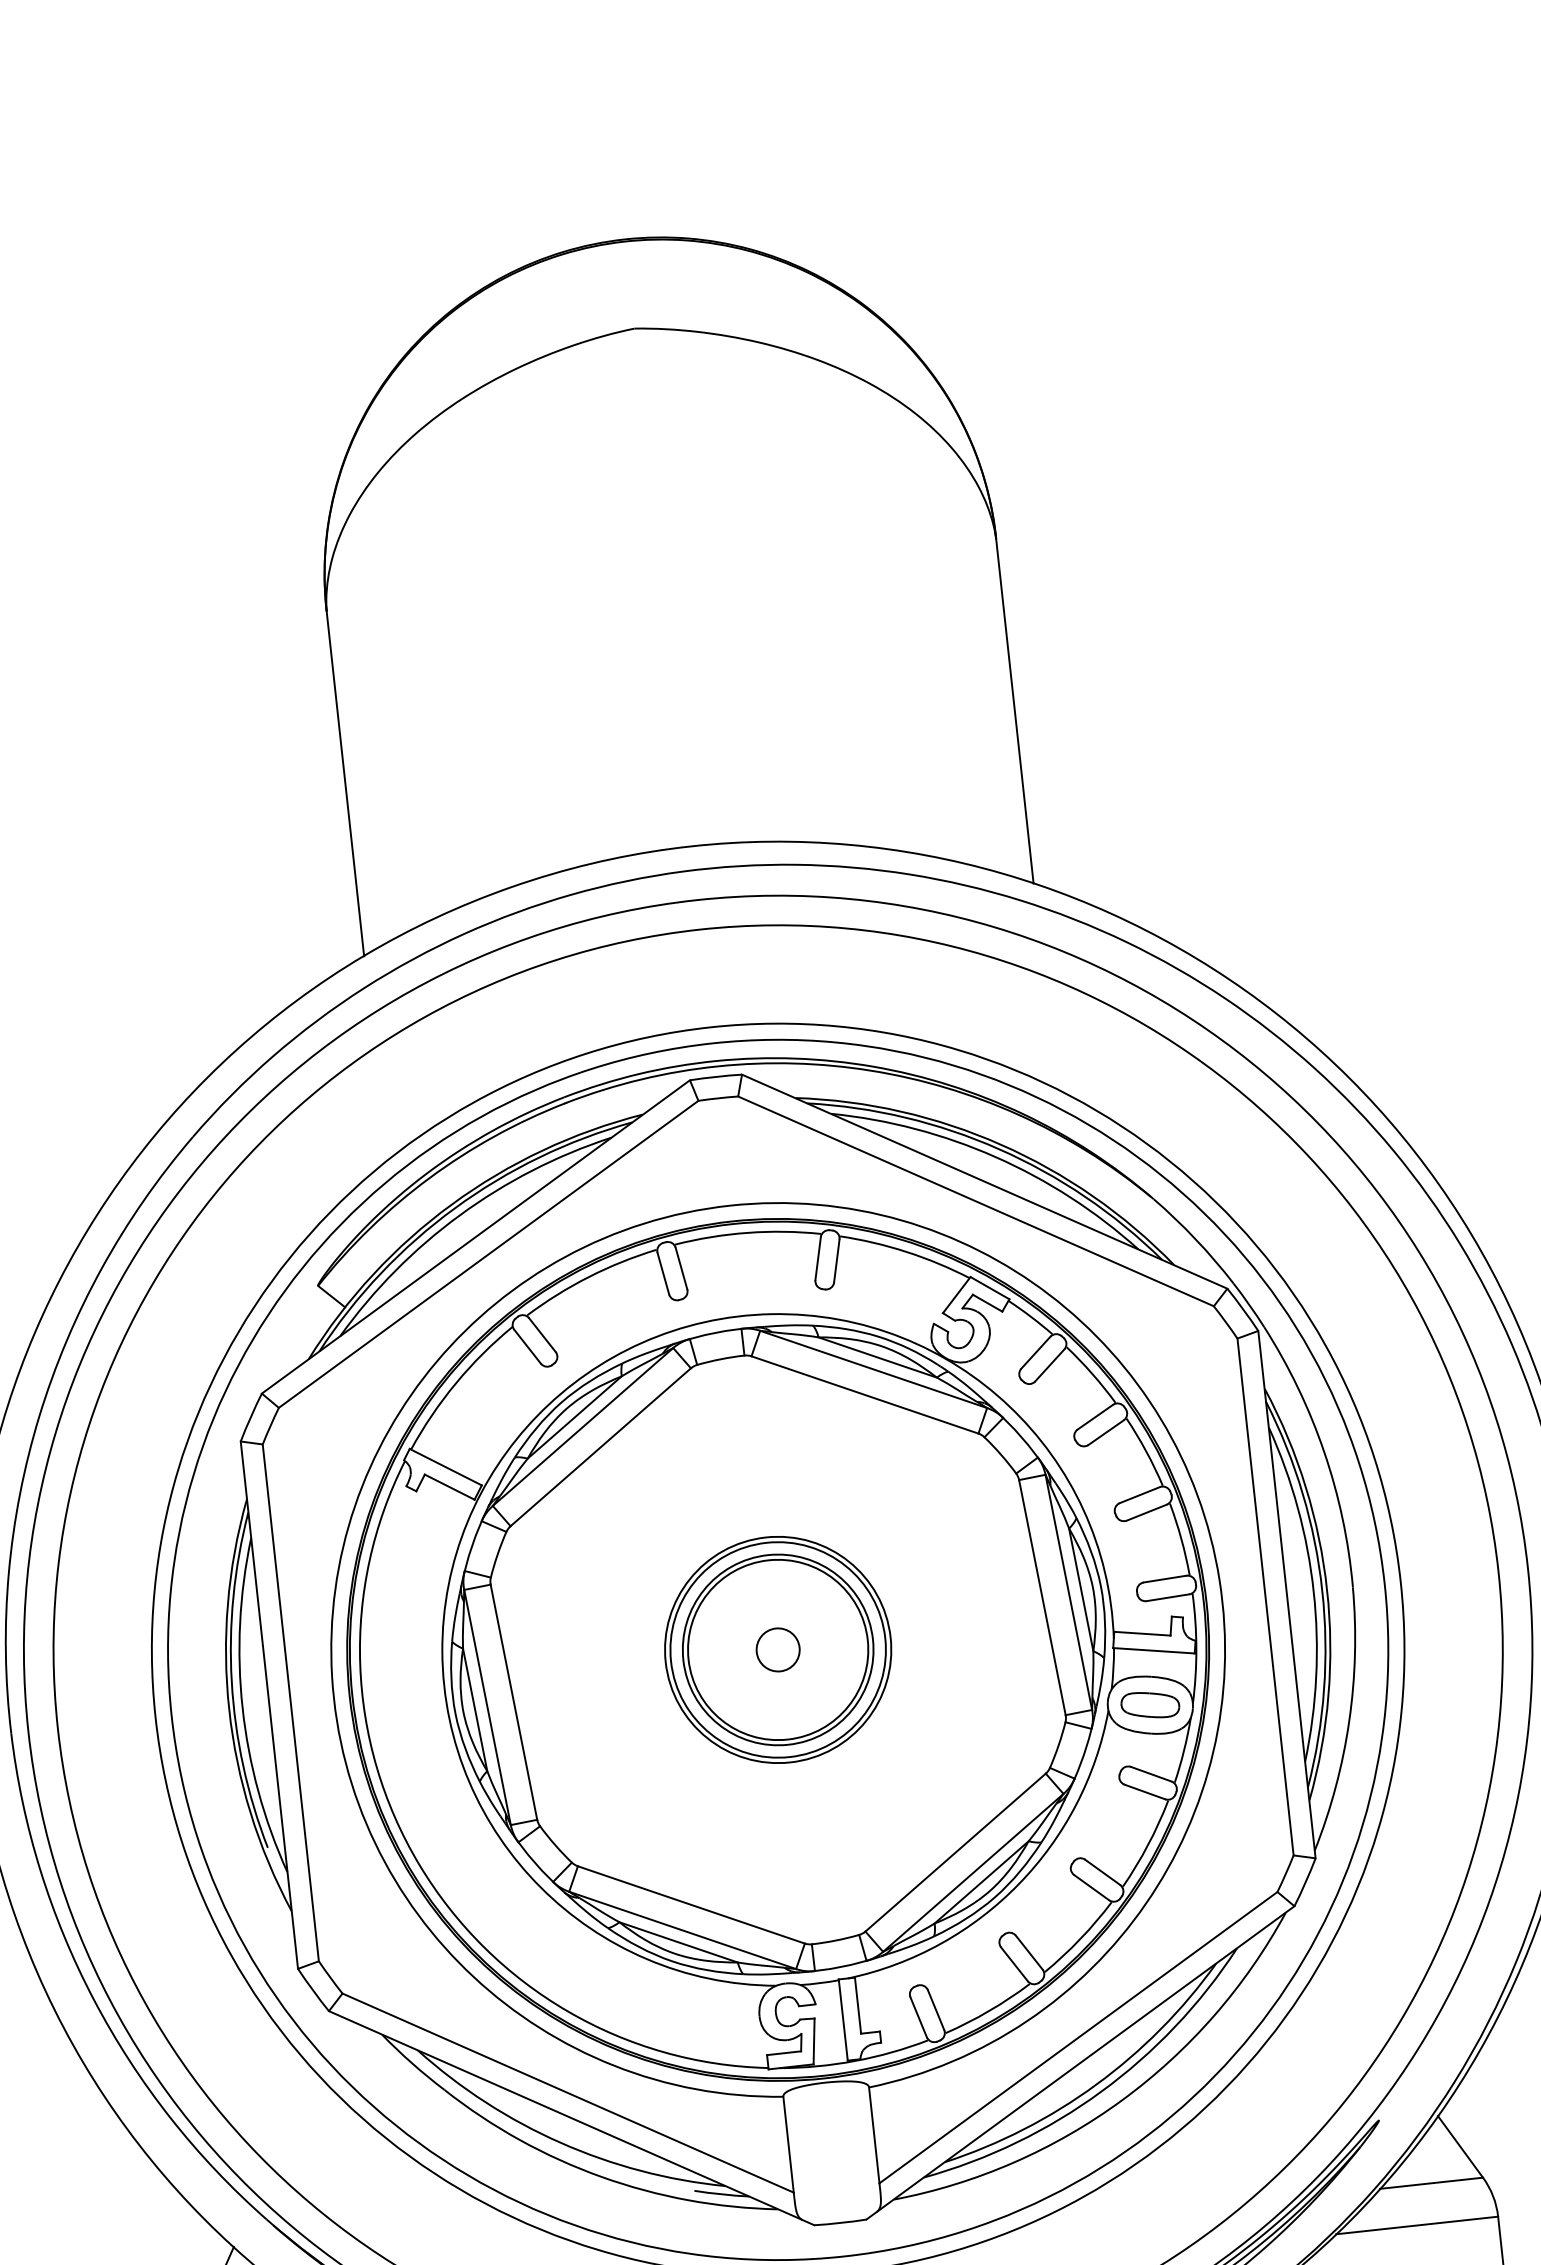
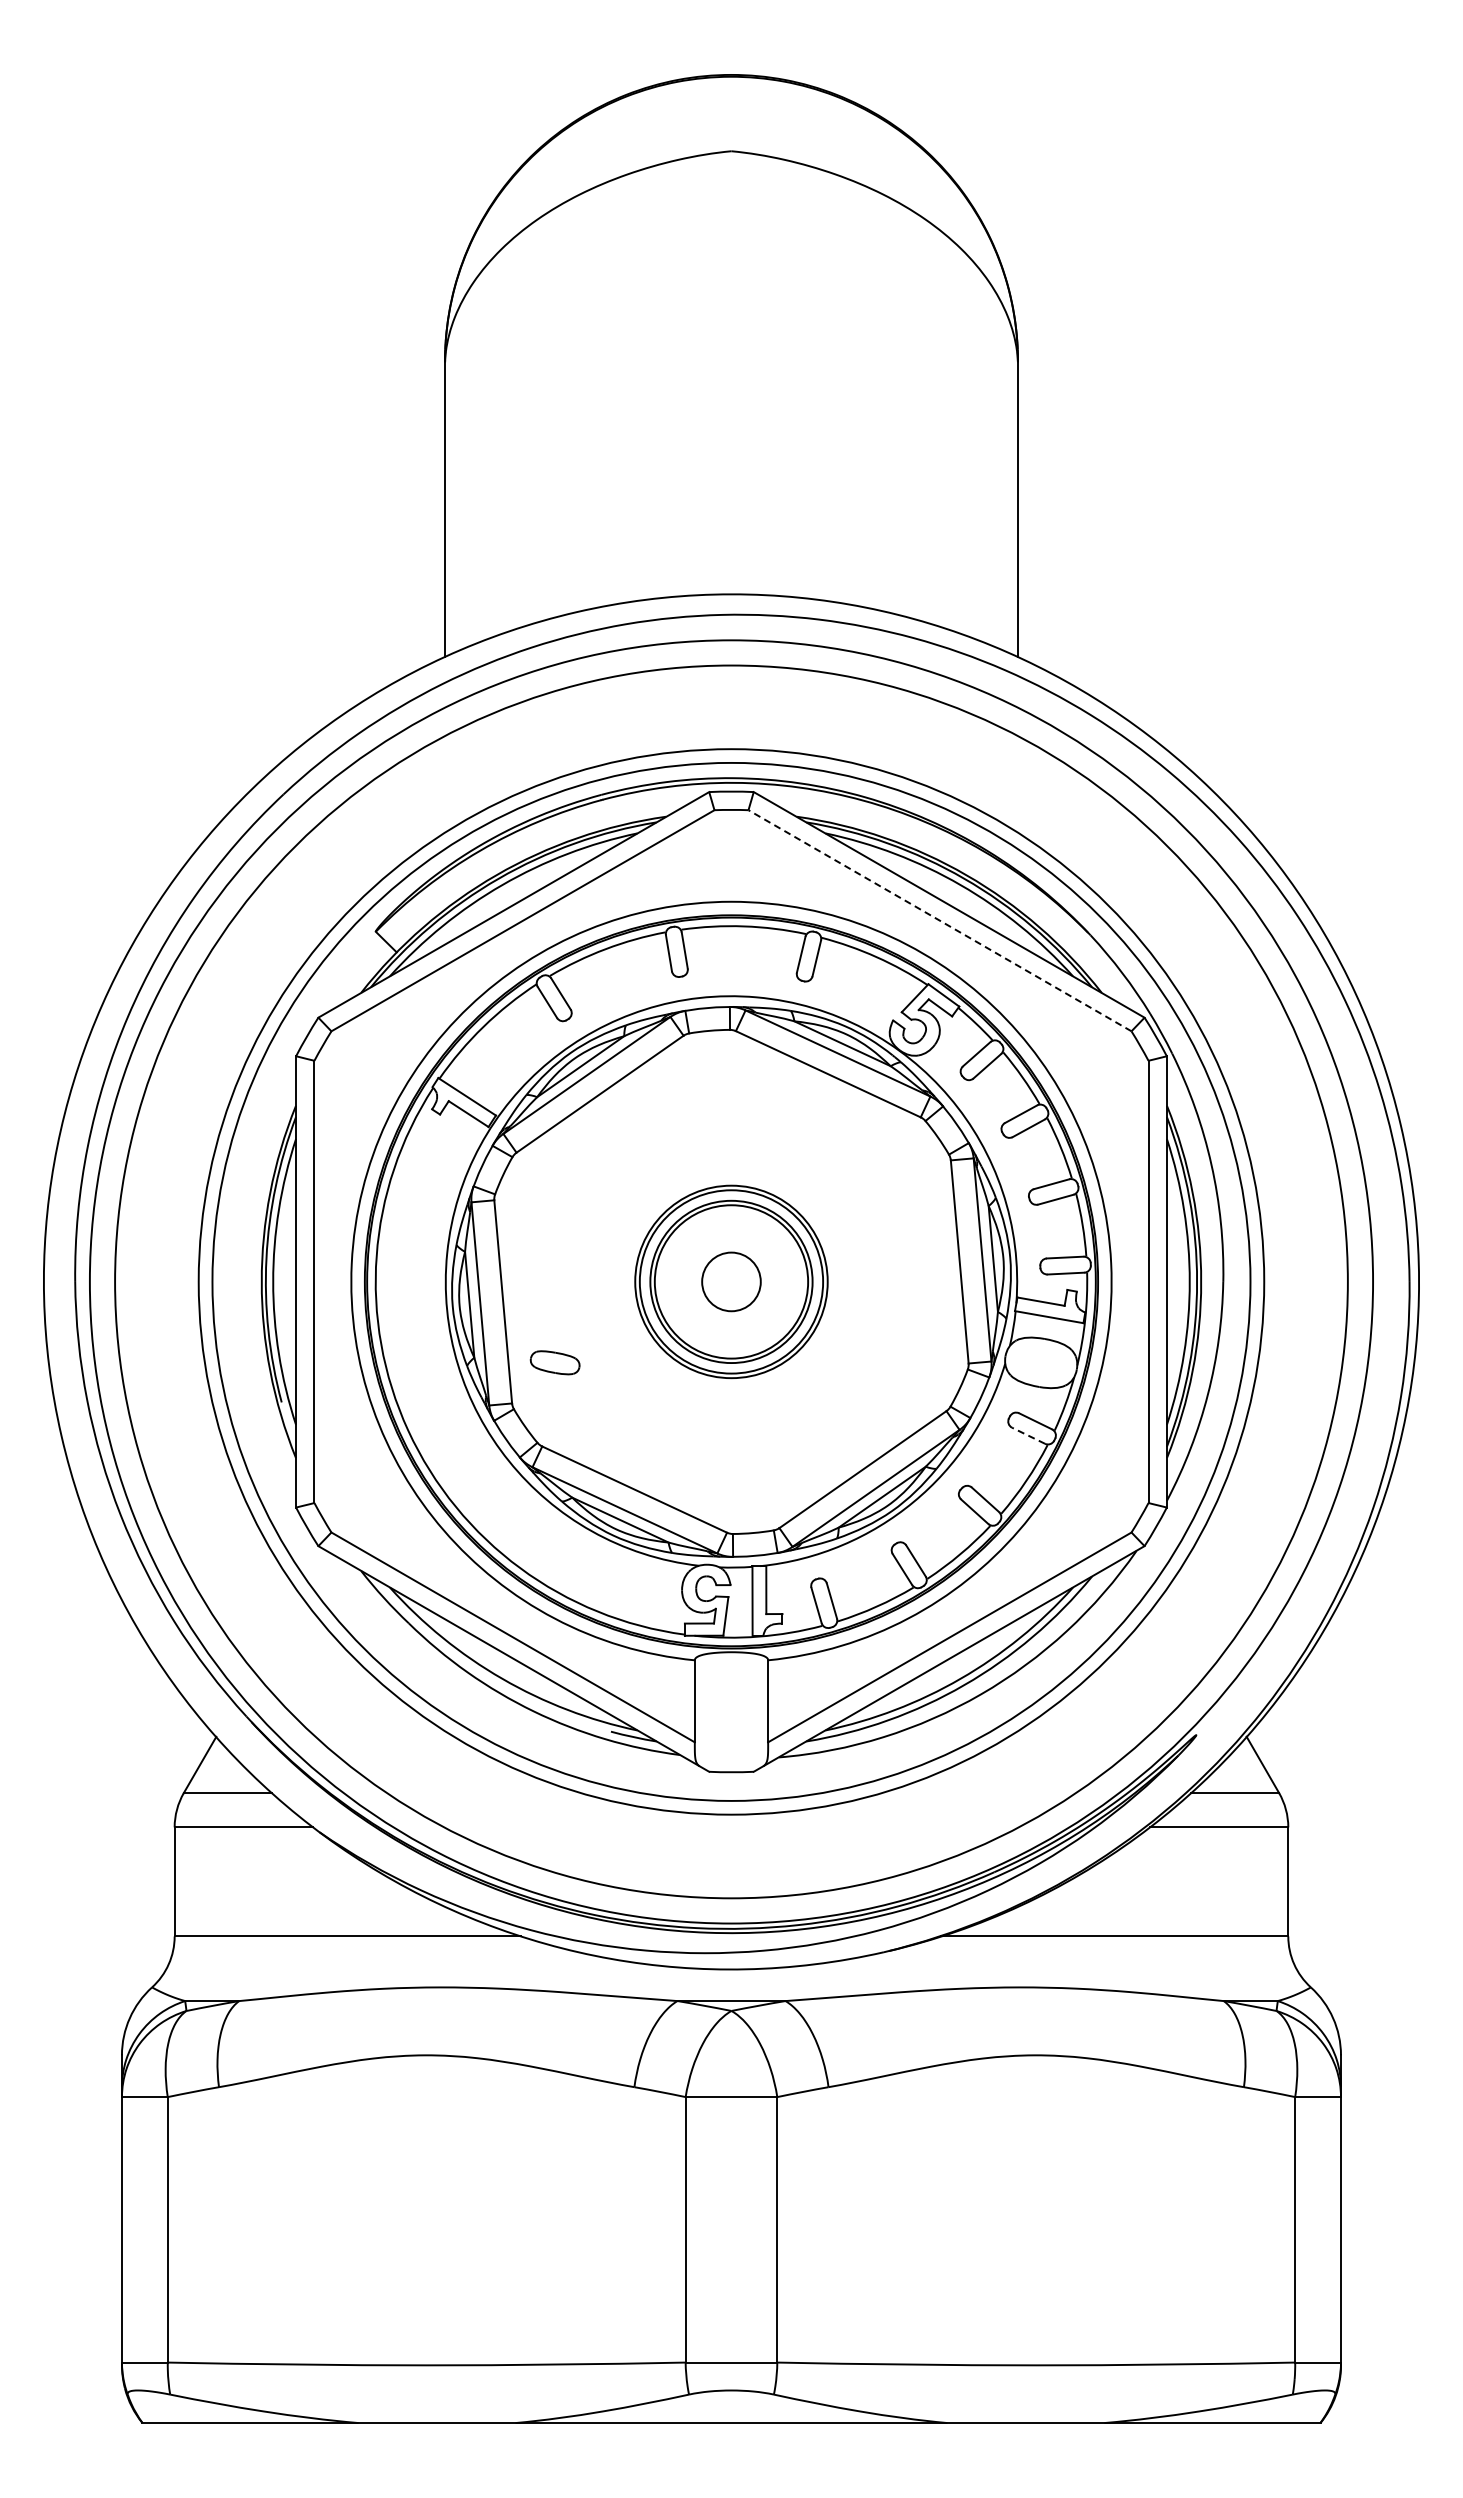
line: (975, 1201) -> (939, 920), solid -> dashed
circle: (778, 1649) -> (731, 1281), size x1.6
part: (1149, 1704) -> (554, 1362), moved
line: (1144, 1791) -> (1028, 1435), solid -> dashed

